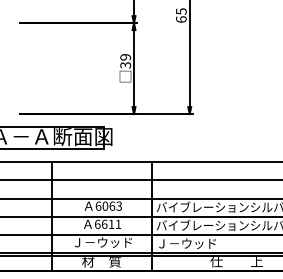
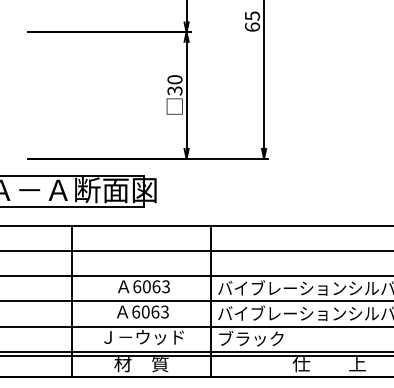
text: (125, 57) -> (174, 79), 39 -> 30
text: (111, 224) -> (155, 312), 6611 -> 6063
text: (186, 243) -> (259, 338), Ｊ－ウッド -> ブラック

